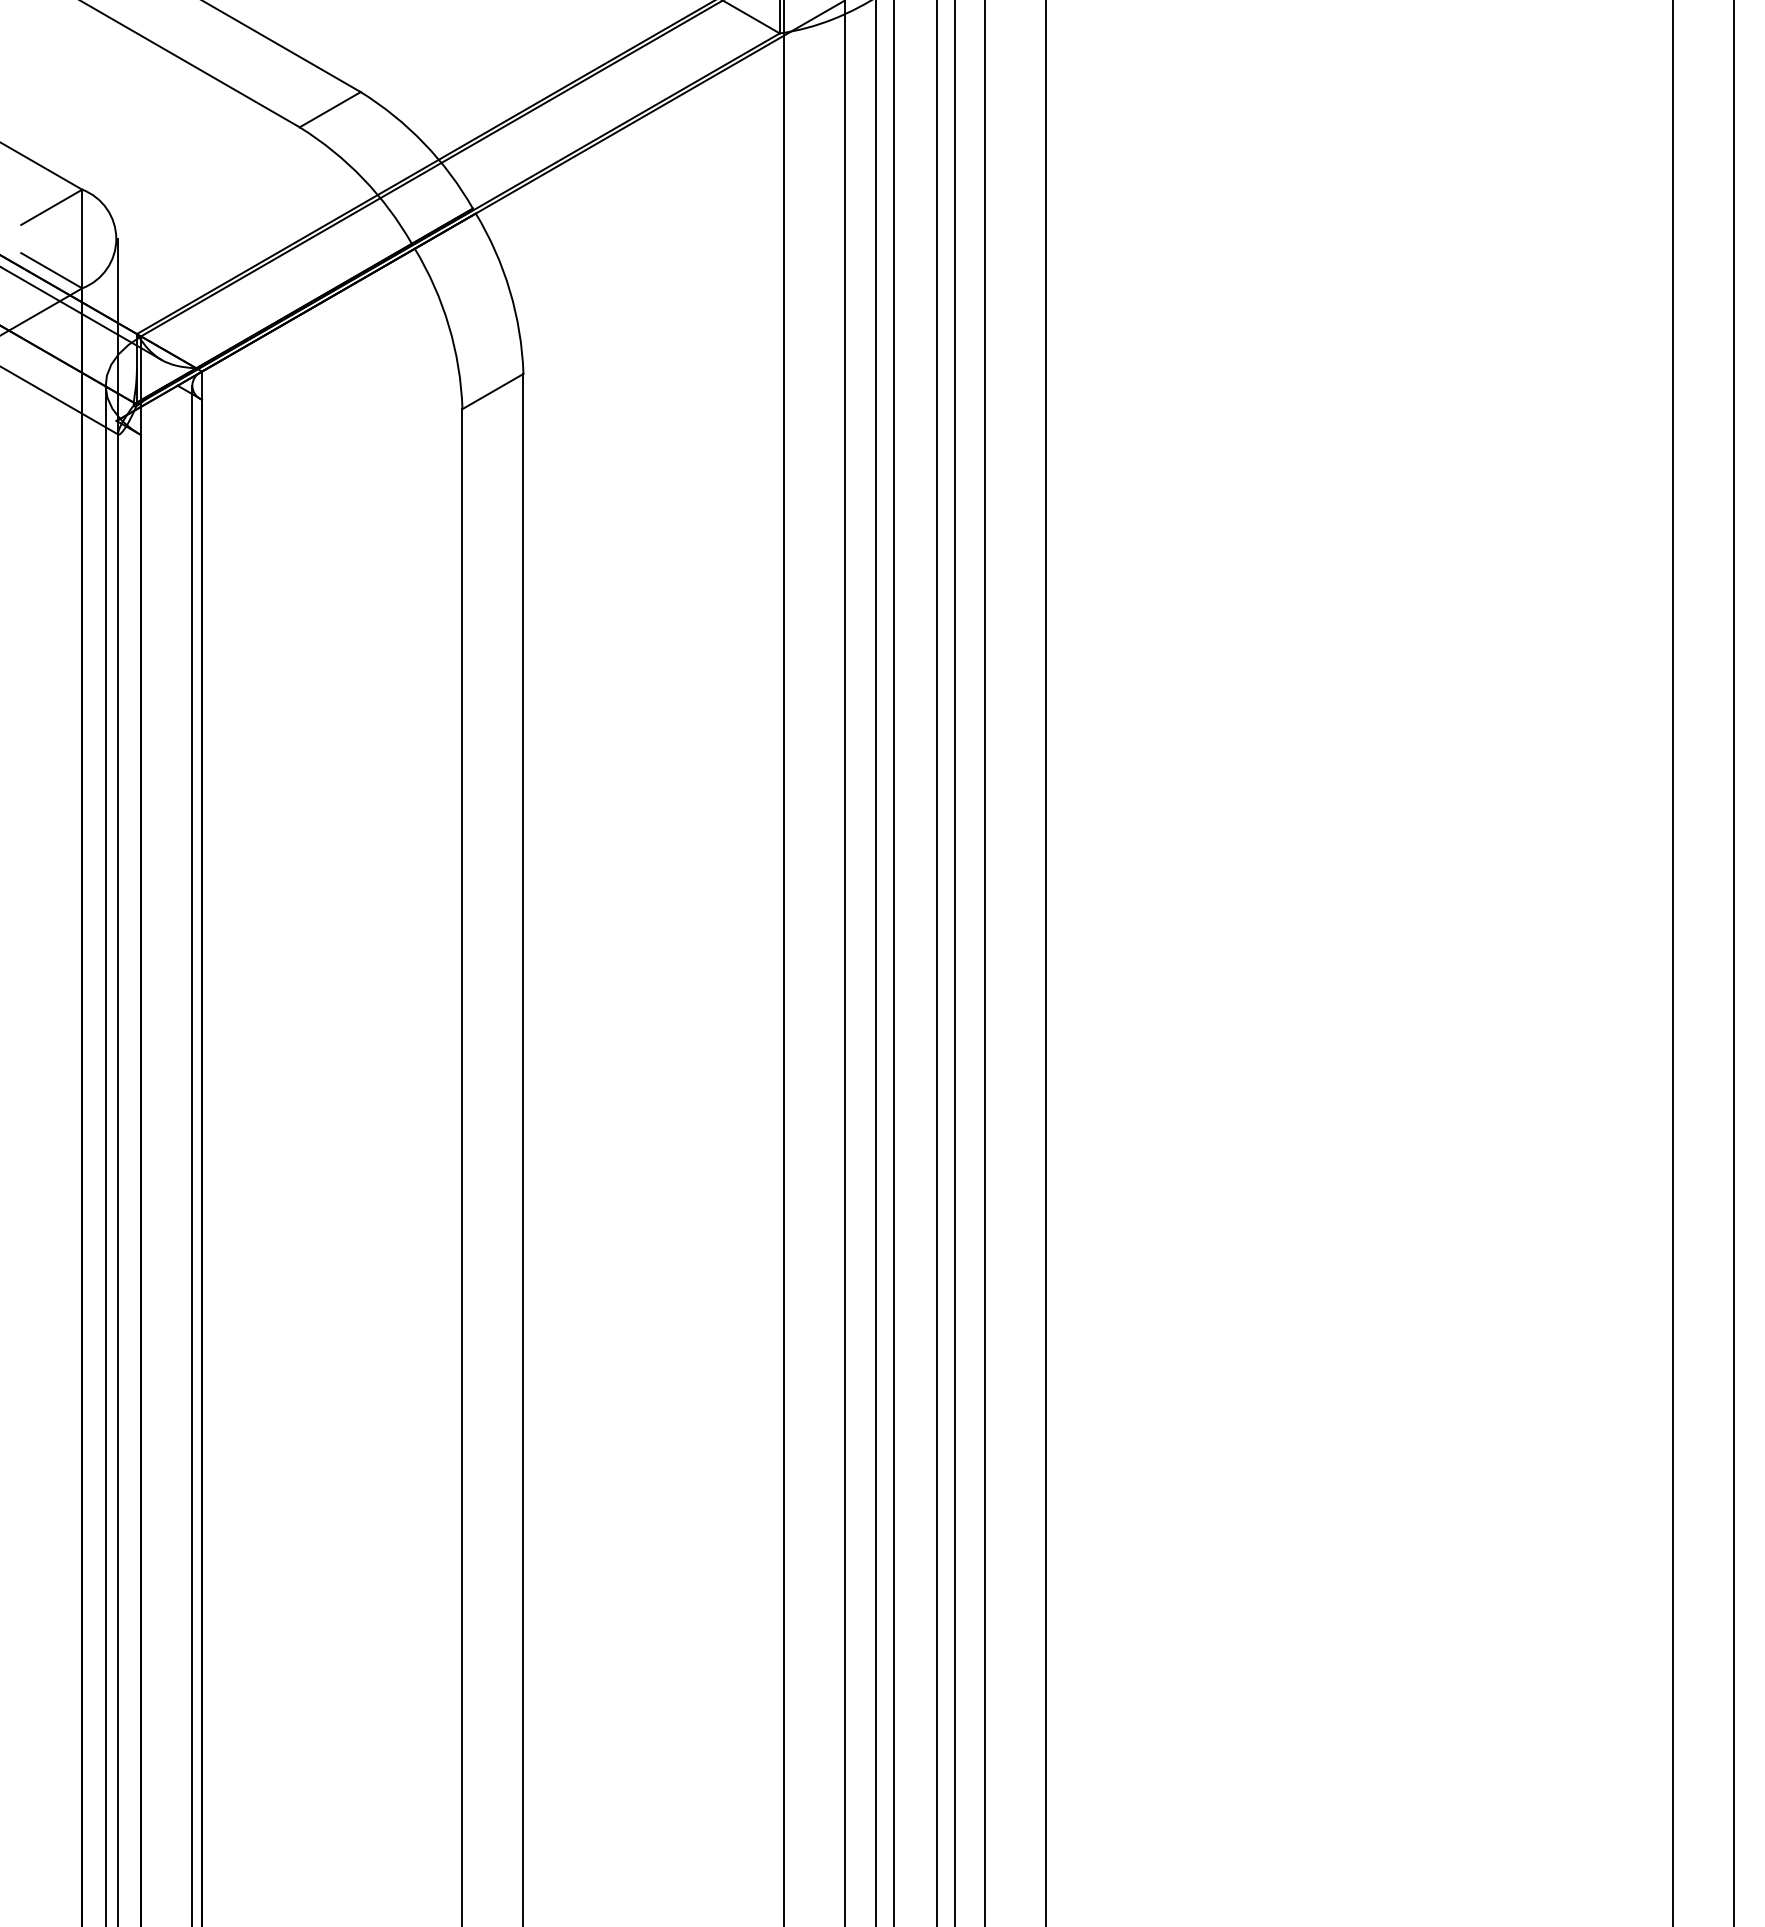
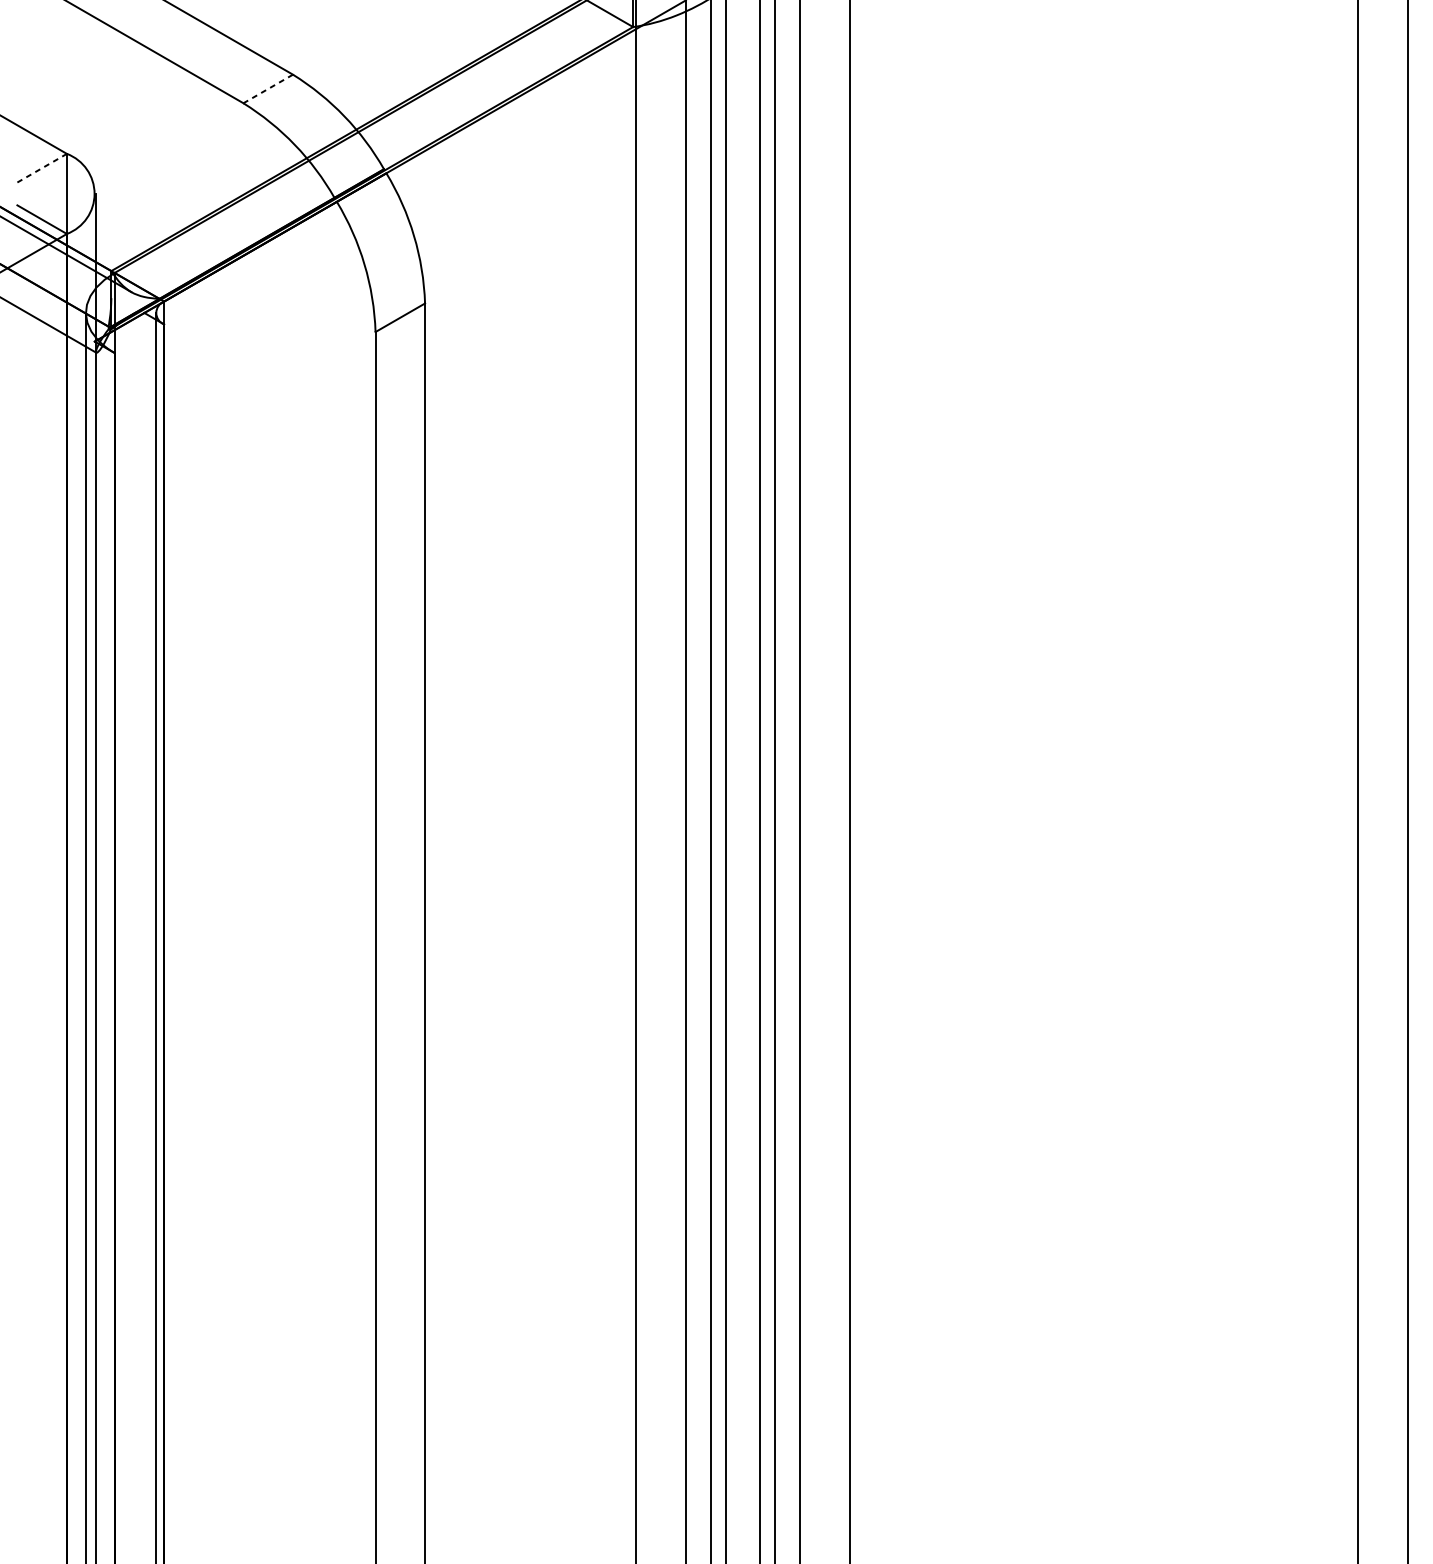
line: (329, 109) -> (267, 88), solid -> dashed
line: (52, 207) -> (42, 168), solid -> dashed

